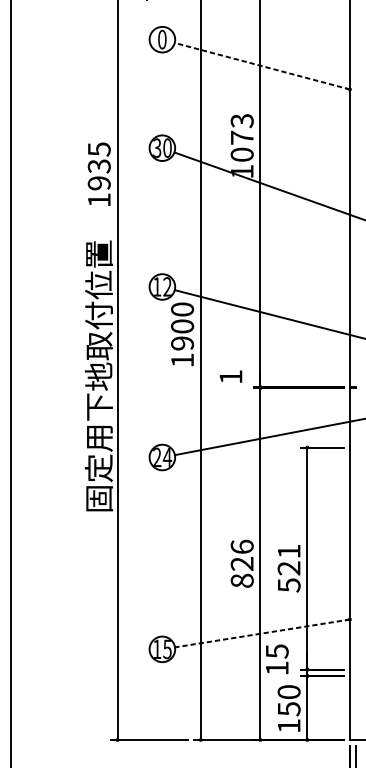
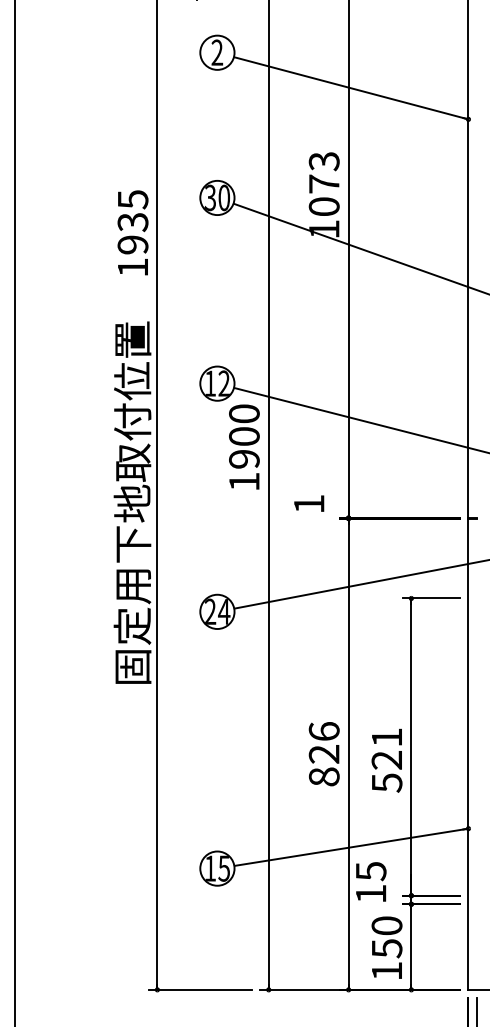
text: (162, 39) -> (217, 52), 0 -> 2
line: (261, 66) -> (350, 88), dashed -> solid
line: (262, 633) -> (351, 847), dashed -> solid

